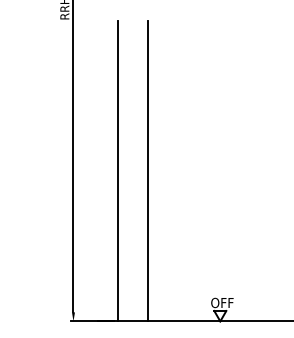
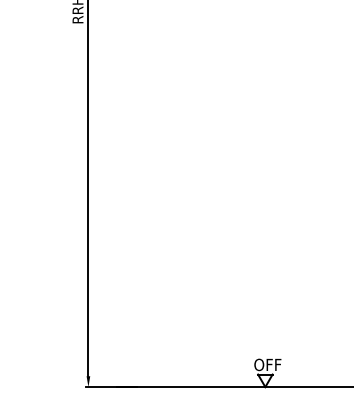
line: (117, 170) -> (141, 205), removed
line: (147, 170) -> (177, 205), removed

